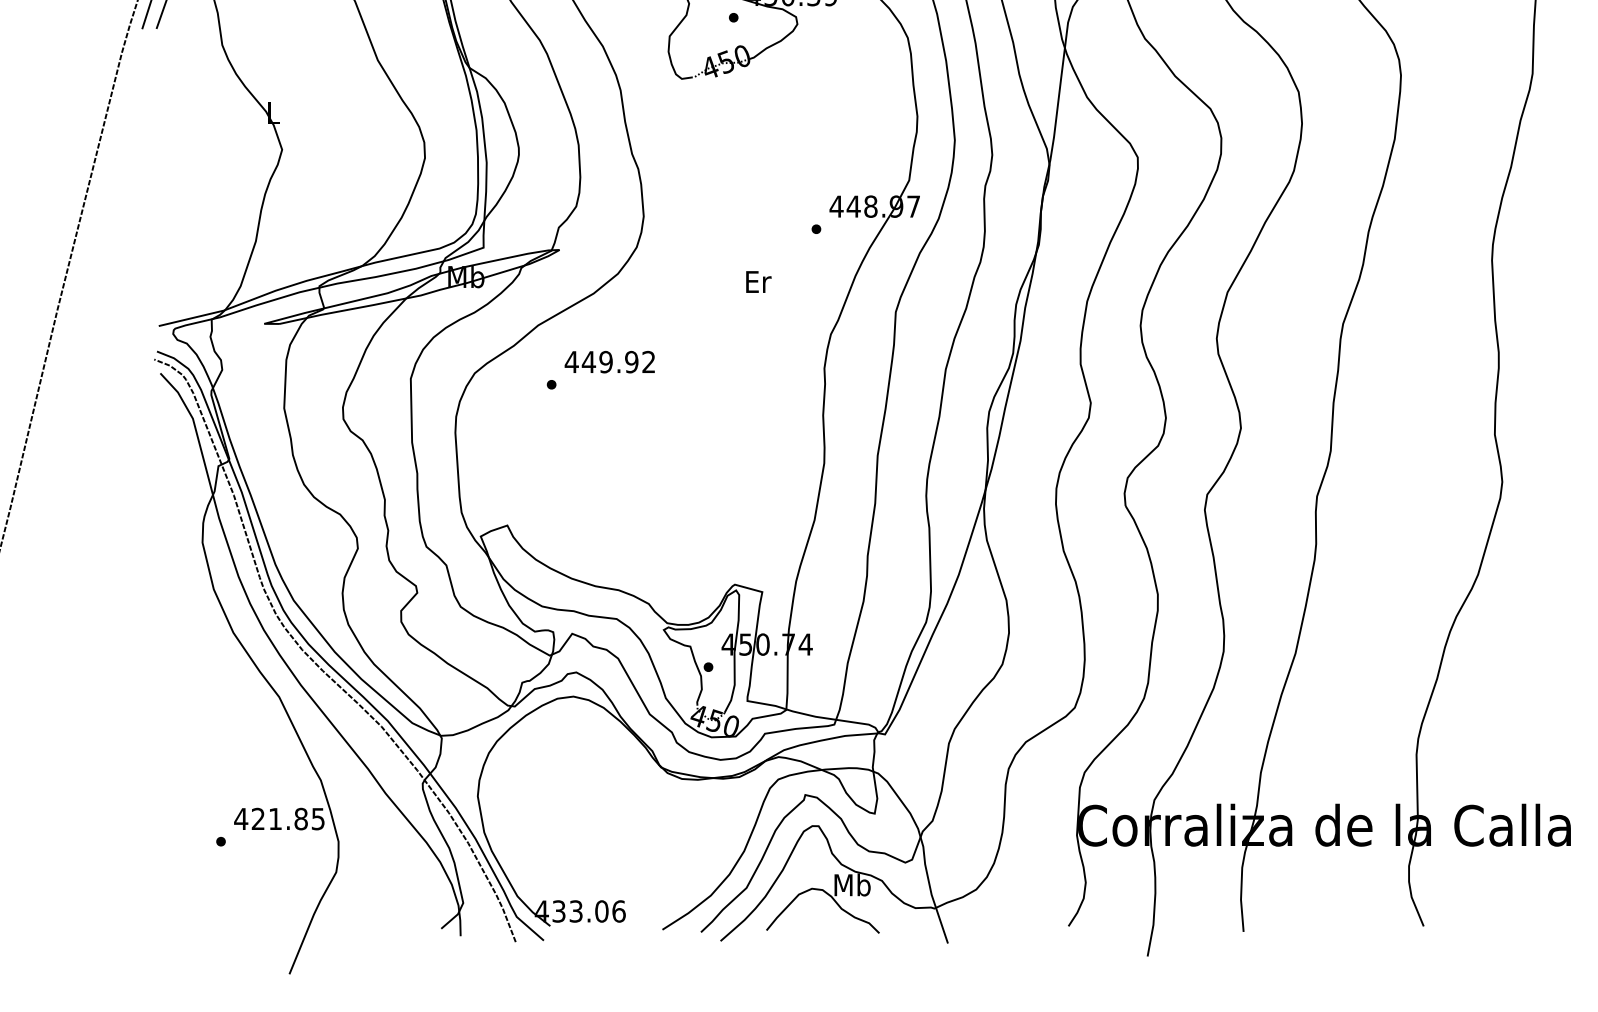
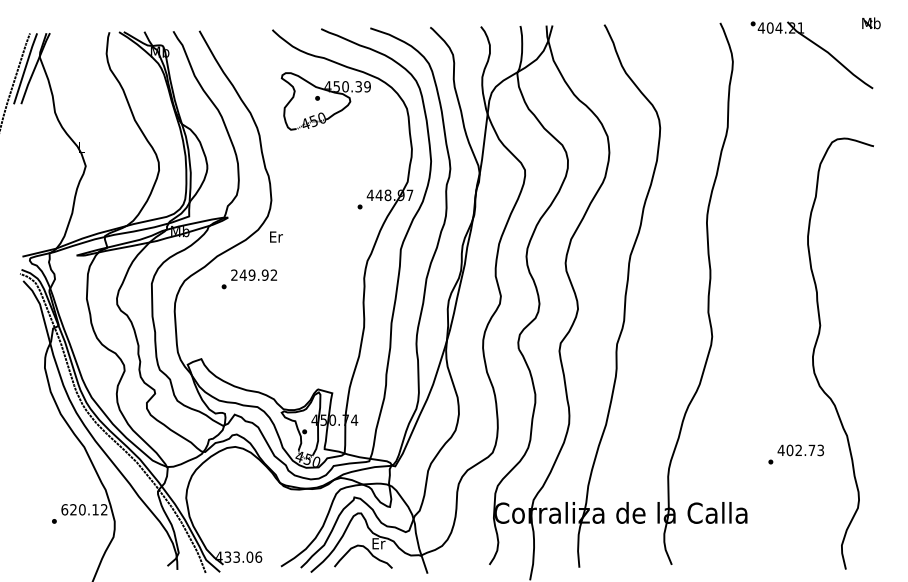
text: (758, 280) -> (276, 236), moved
text: (571, 360) -> (234, 274), 449.92 -> 249.92
text: (279, 818) -> (84, 509), 421.85 -> 620.12
text: (852, 884) -> (378, 543), Mb -> Er

